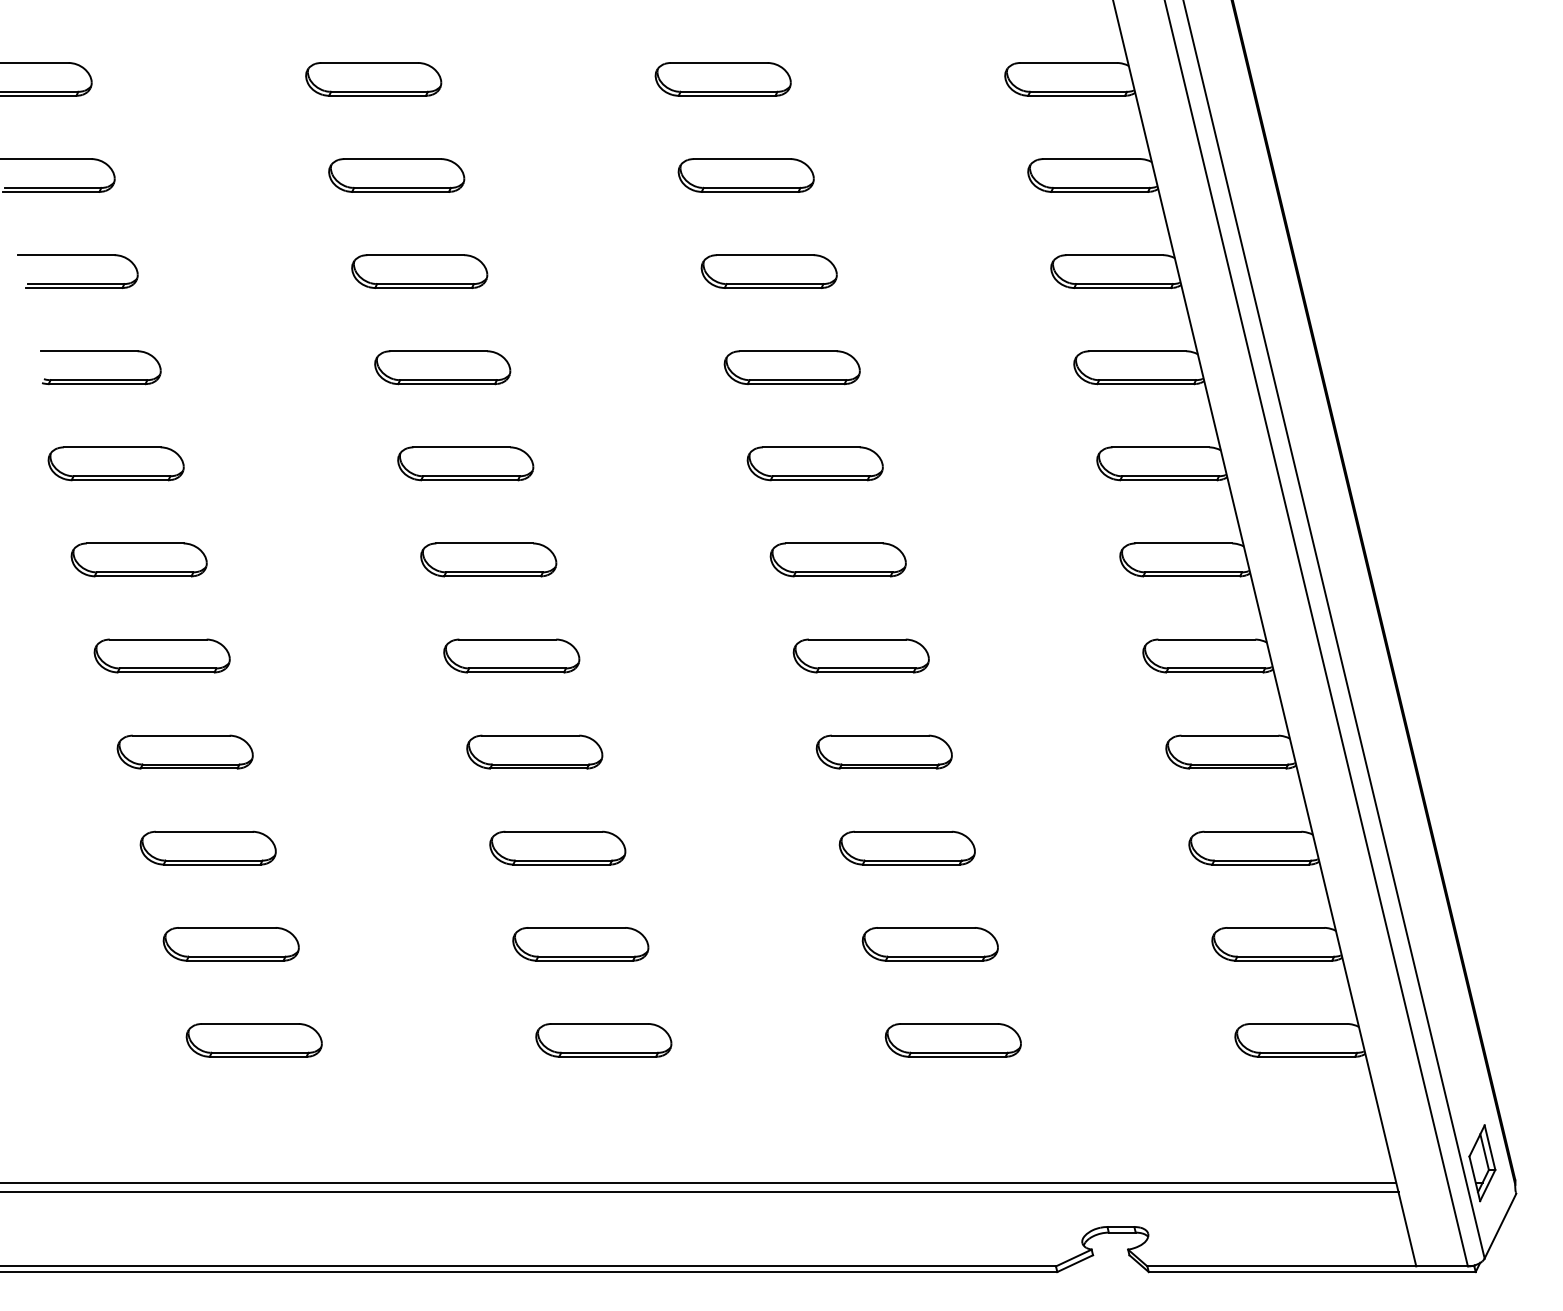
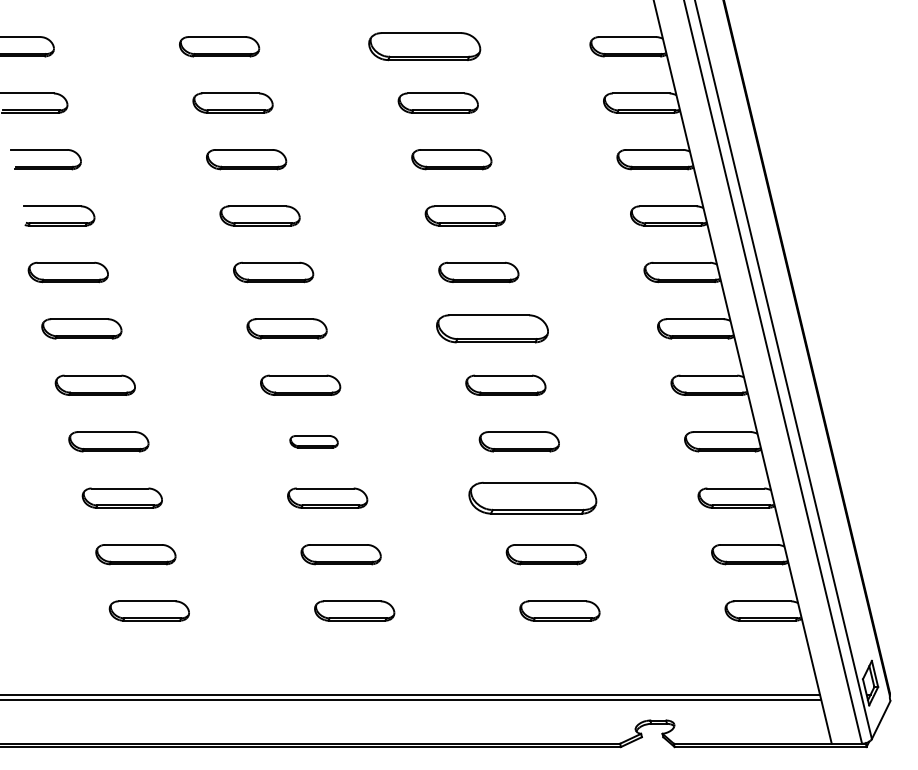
part: (722, 79) -> (424, 46), size x1.4
part: (836, 559) -> (491, 328), size x1.4
part: (533, 751) -> (313, 441), size x0.6
part: (906, 847) -> (532, 497), size x1.6

